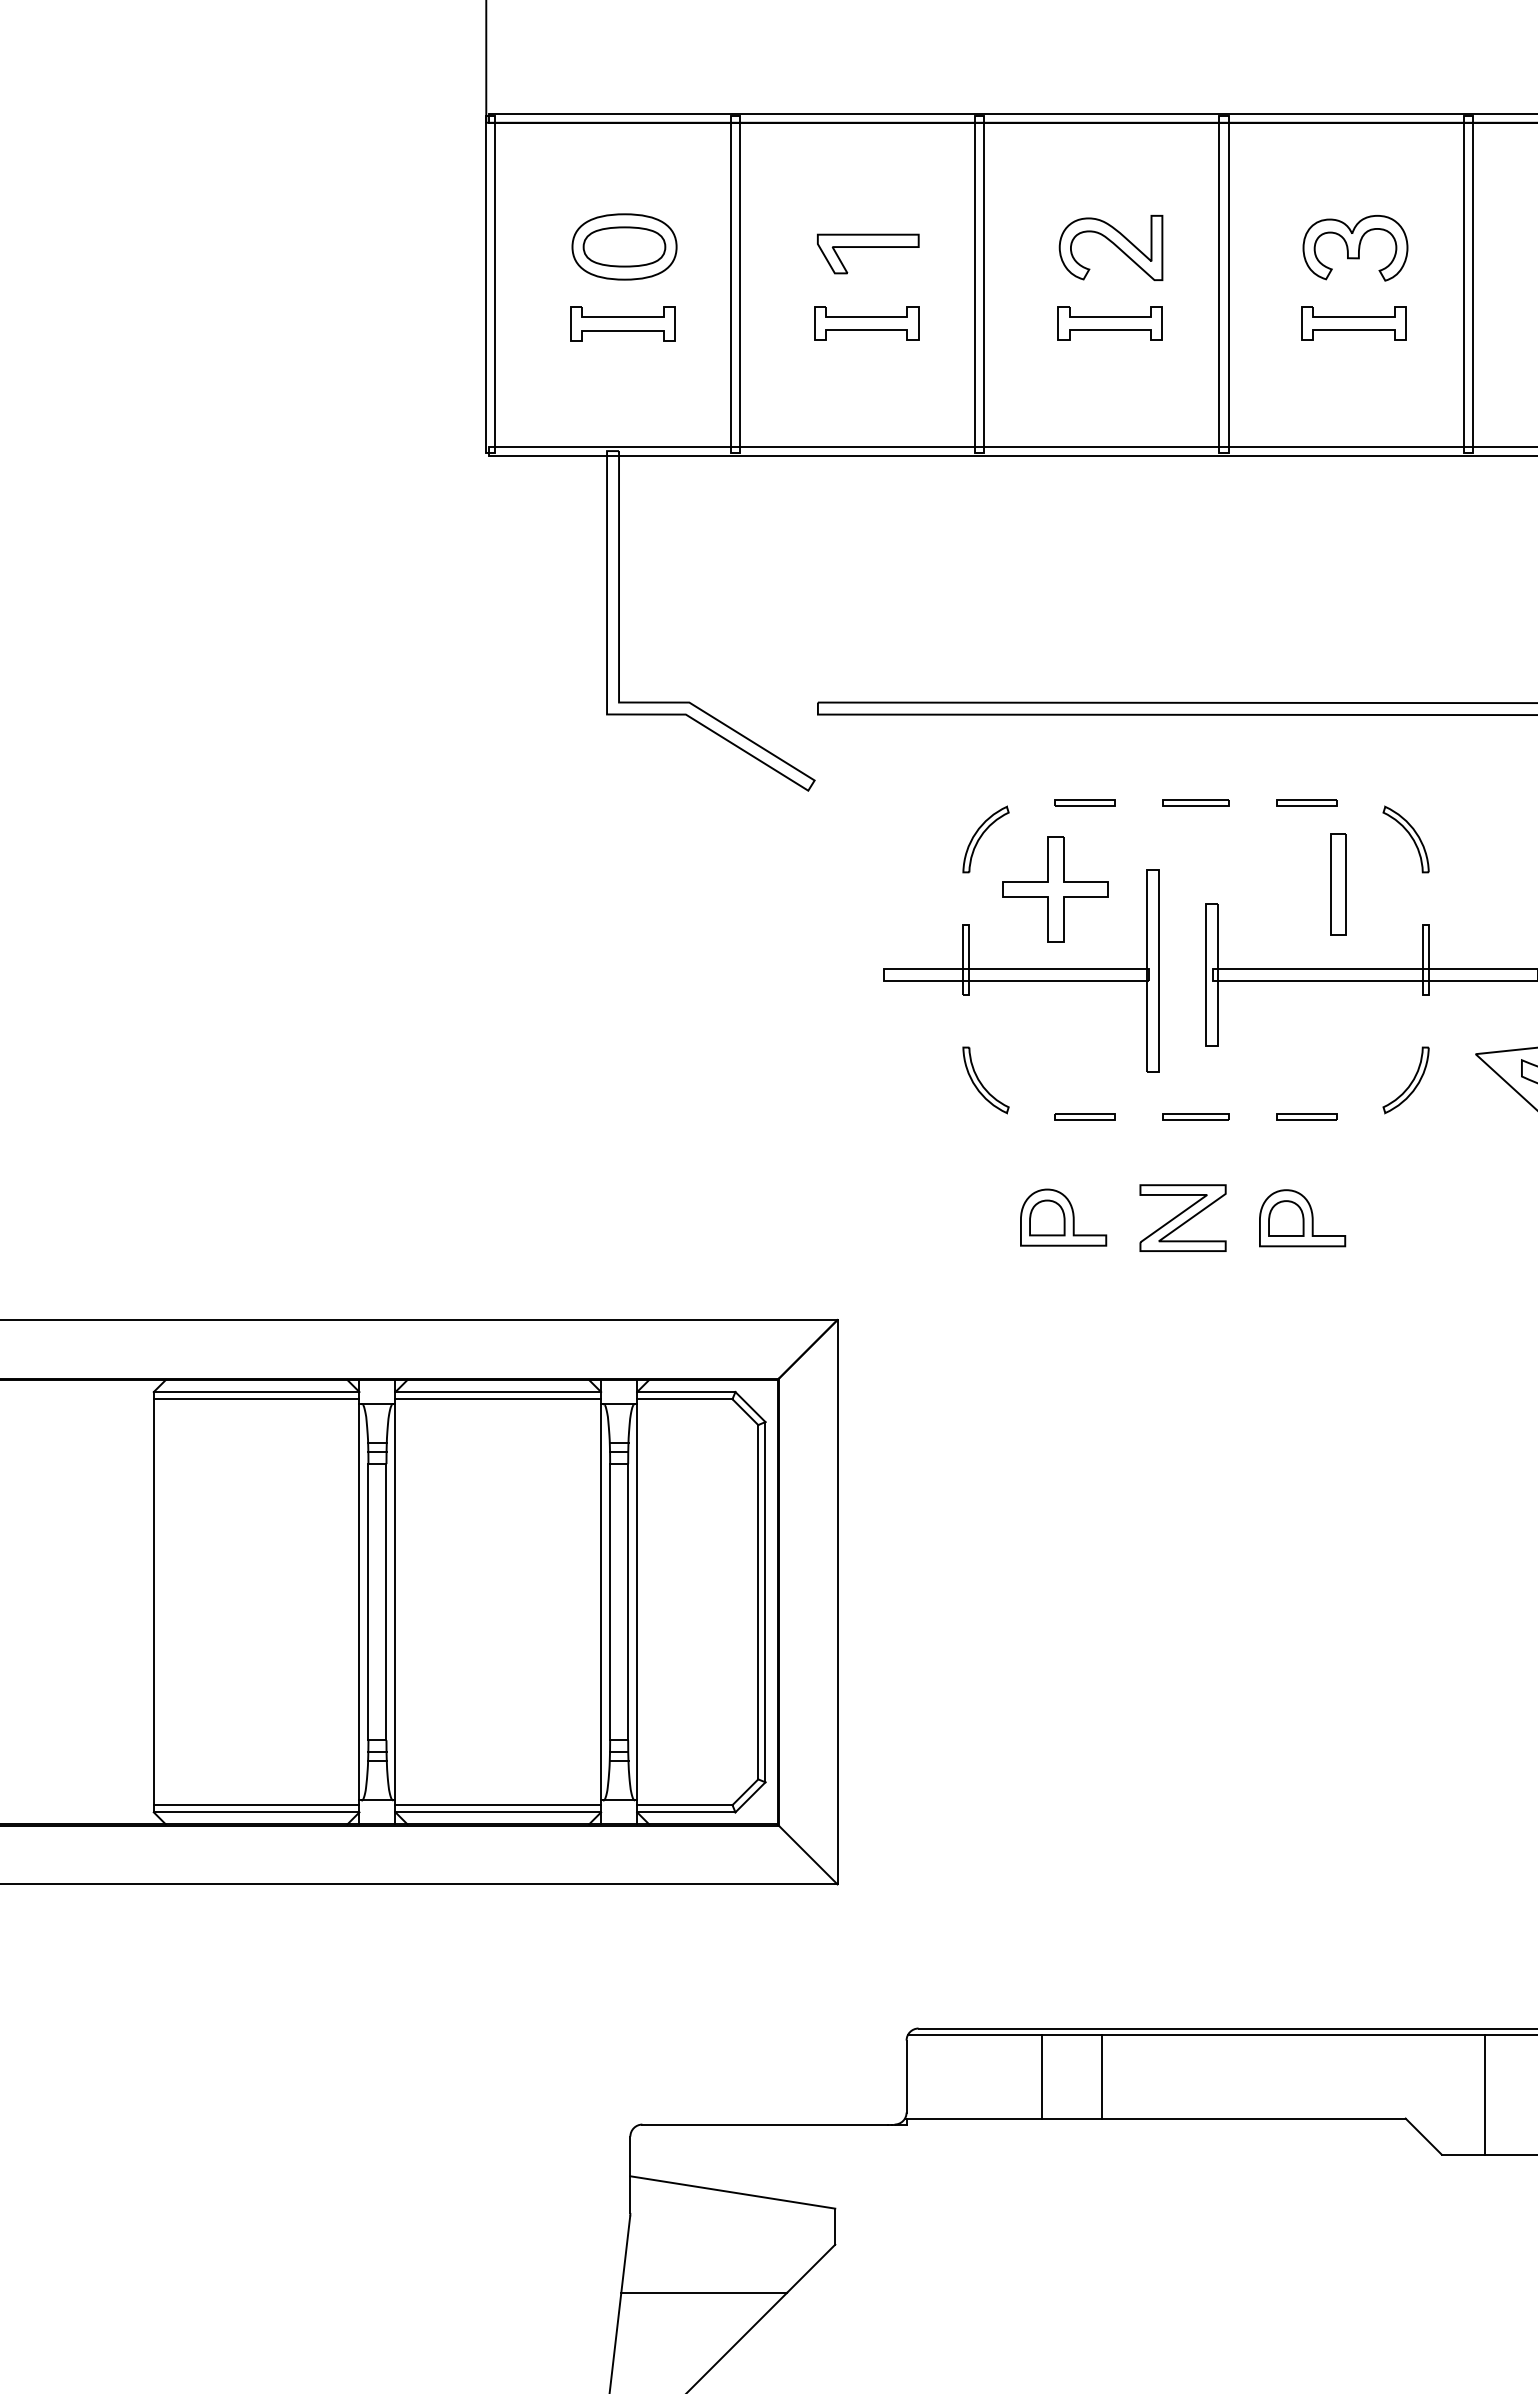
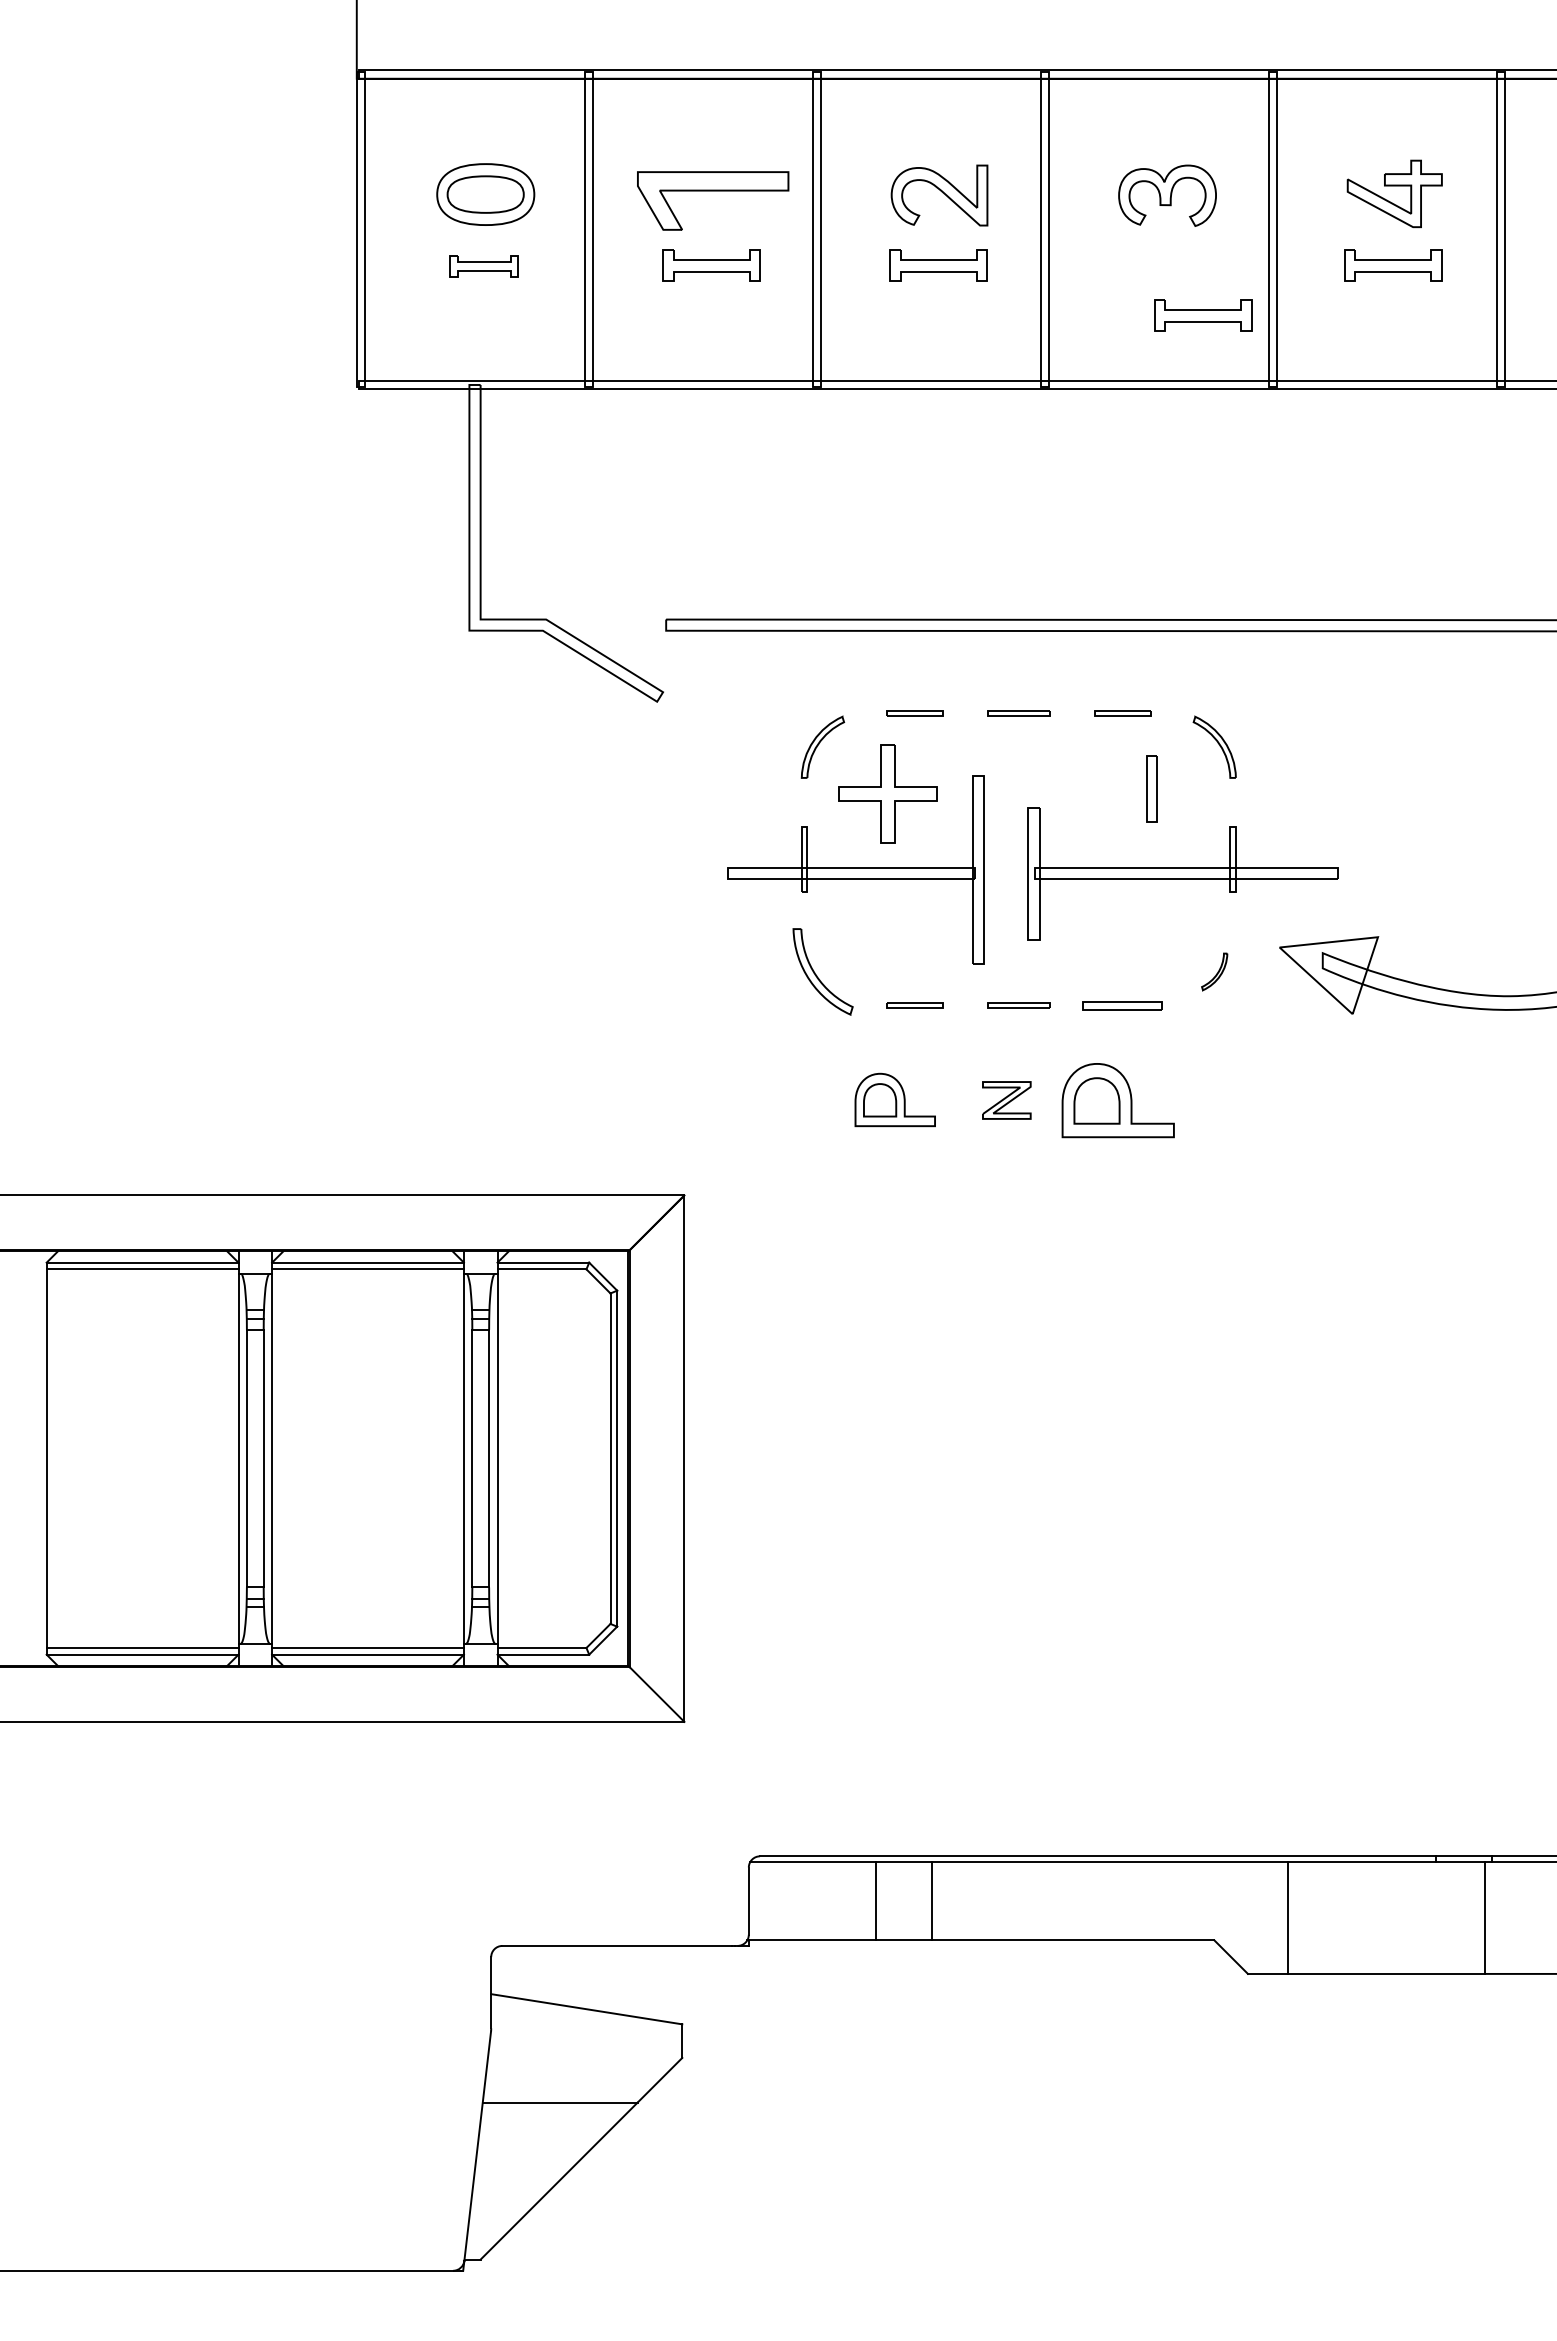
part: (867, 254) -> (712, 201), size x1.6
part: (1354, 322) -> (1203, 315), moved
part: (623, 324) -> (484, 266), size x0.7
part: (1338, 883) -> (1151, 788), size x0.7
part: (985, 1079) -> (822, 971), size x1.4
part: (1405, 1079) -> (1214, 971), size x0.6
part: (1307, 1116) -> (1122, 1005), size x1.4
part: (1182, 1218) -> (1006, 1100), size x0.6
part: (1301, 1218) -> (1117, 1100), size x1.4

